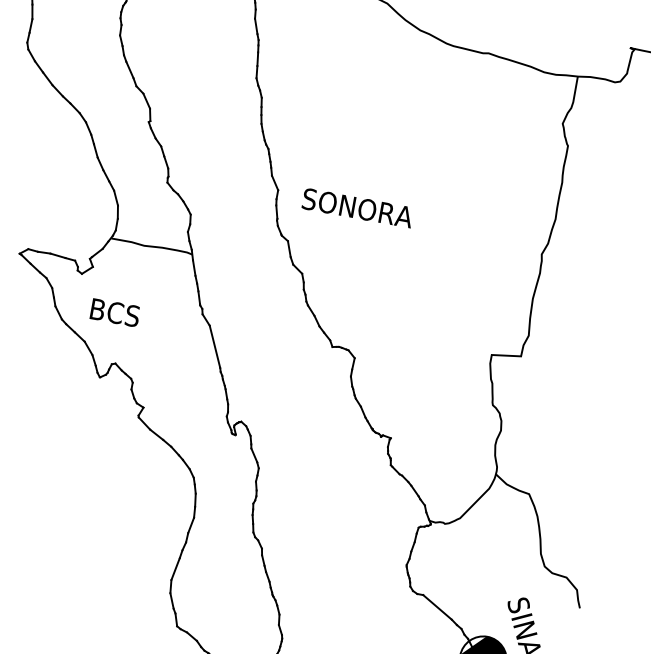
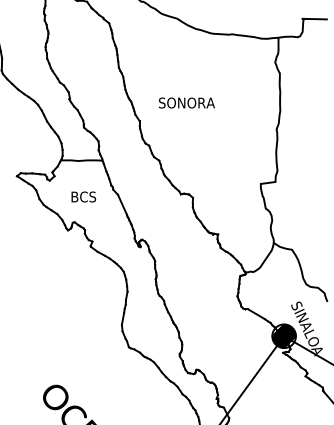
text: (357, 206) -> (186, 102), moved
text: (114, 311) -> (83, 196), moved

